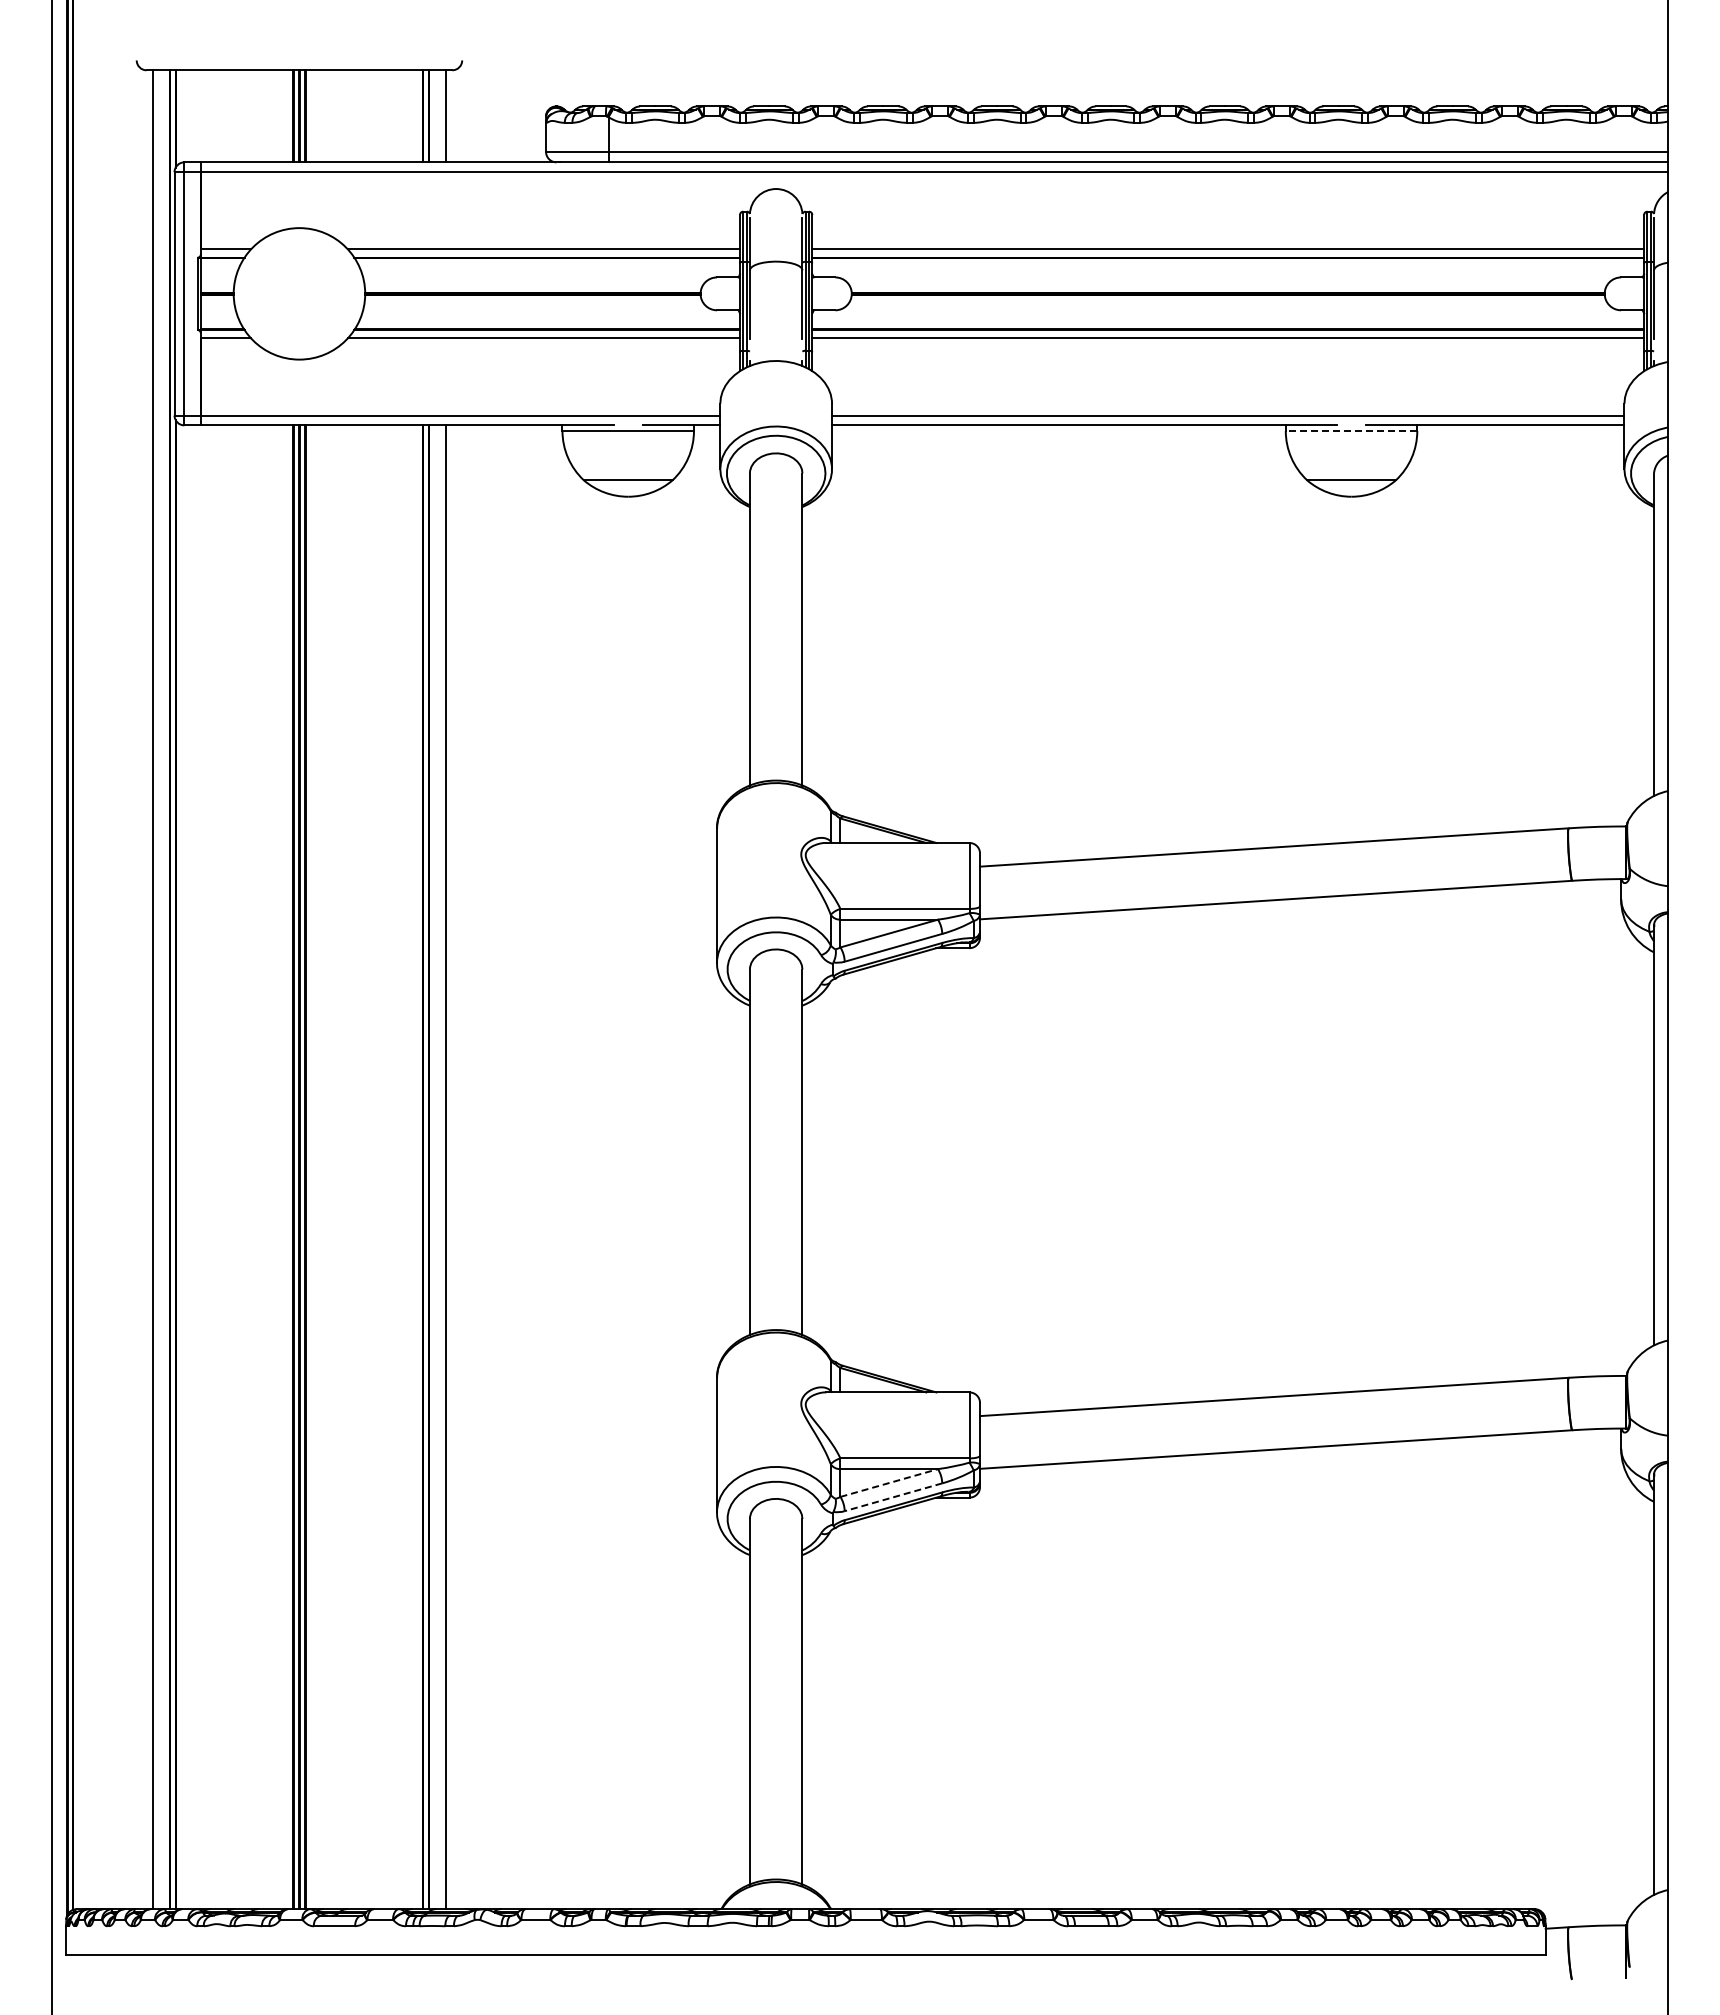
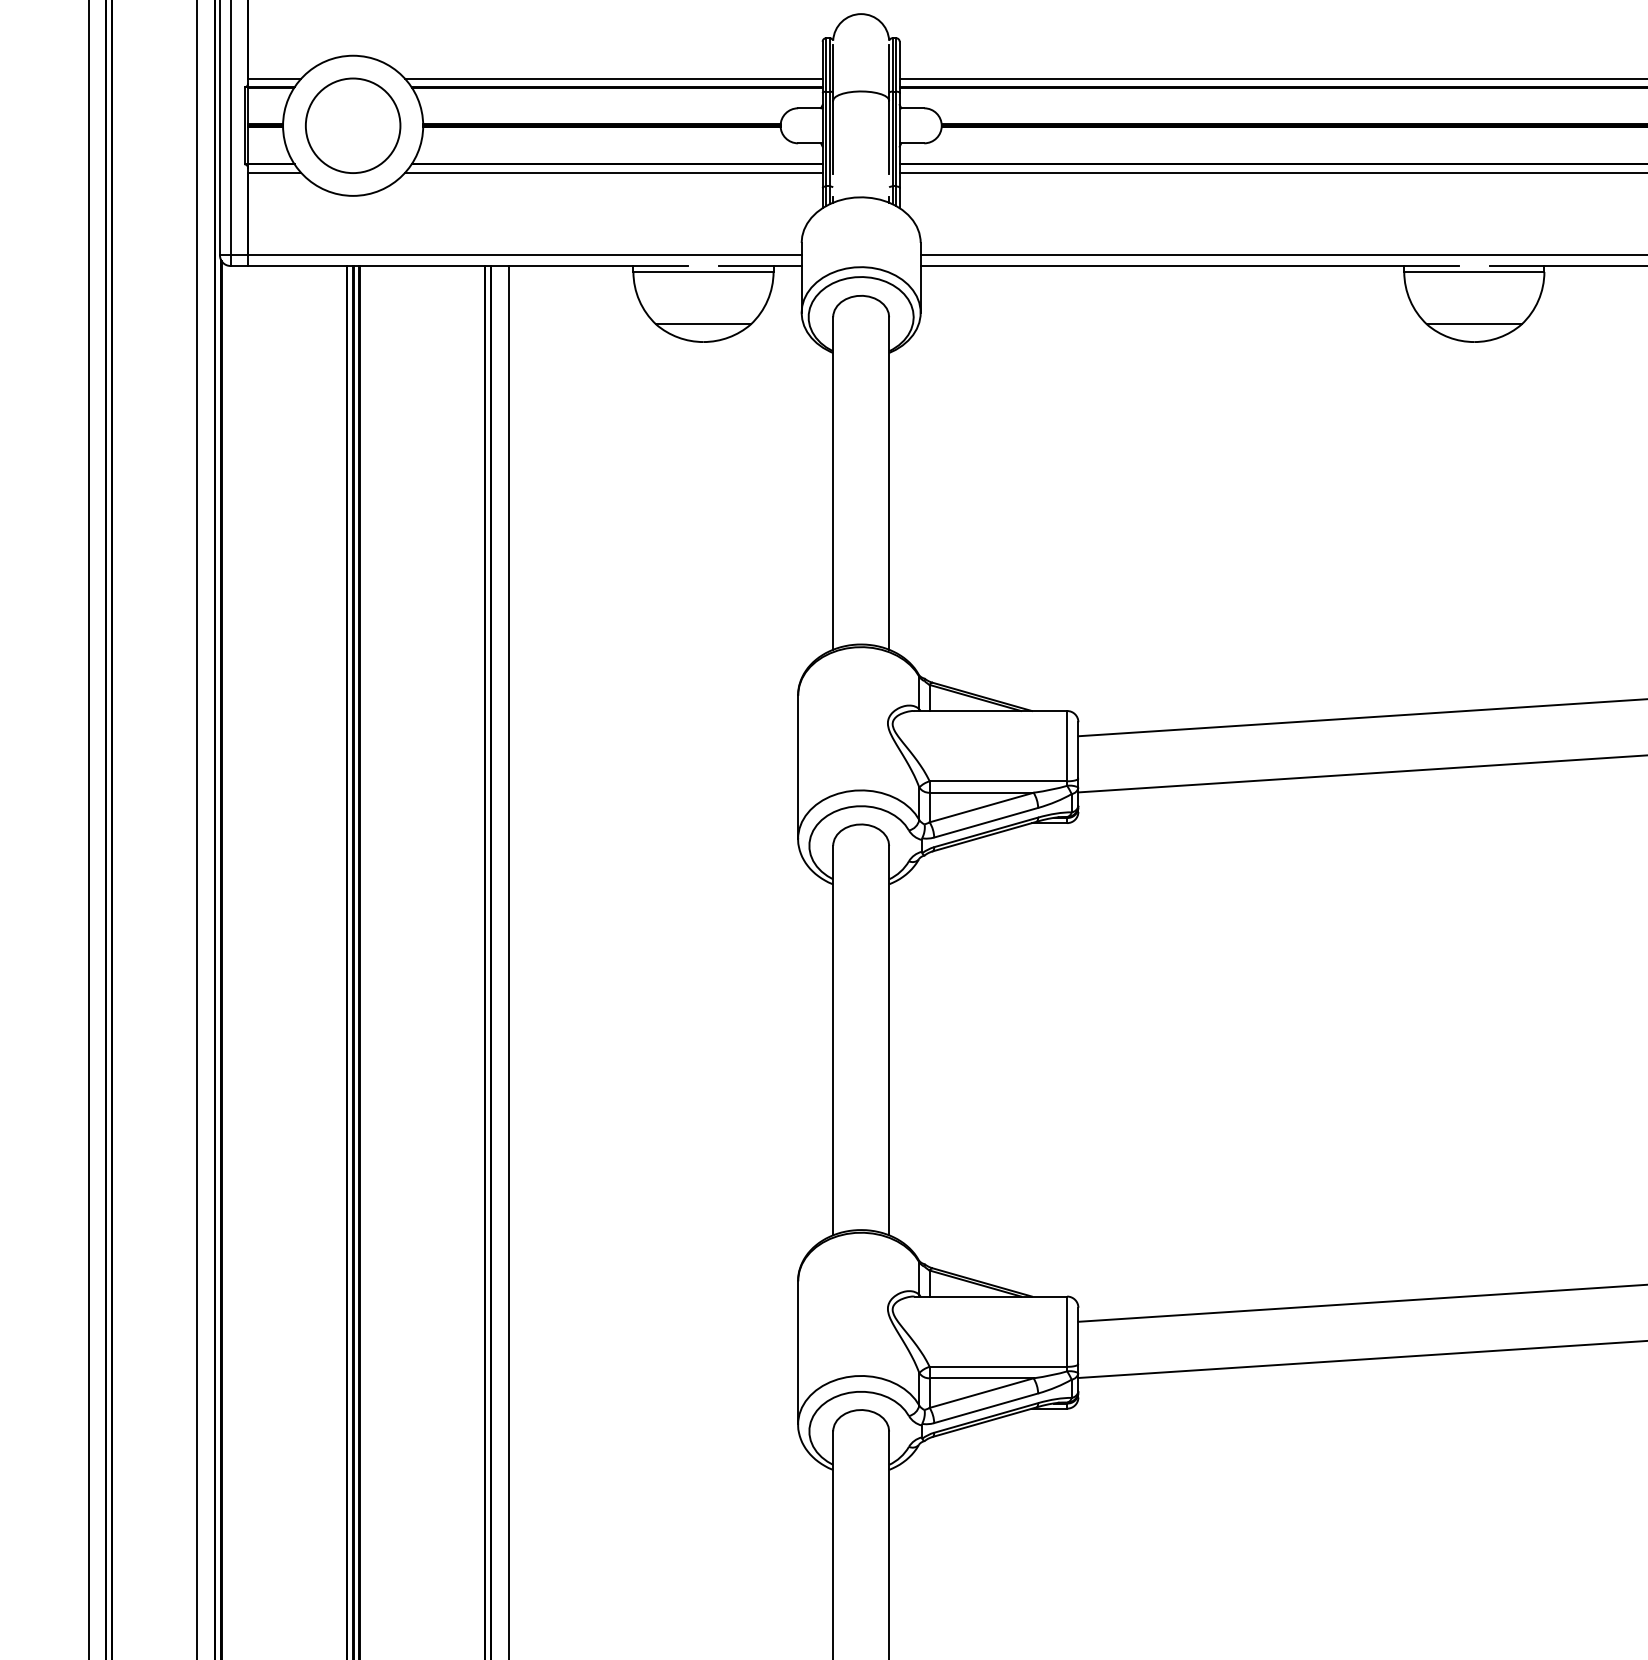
circle: (299, 293) -> (353, 125), added
line: (1351, 430) -> (1474, 271), dashed -> solid
line: (889, 1483) -> (981, 1393), dashed -> solid
line: (893, 1497) -> (986, 1408), dashed -> solid

